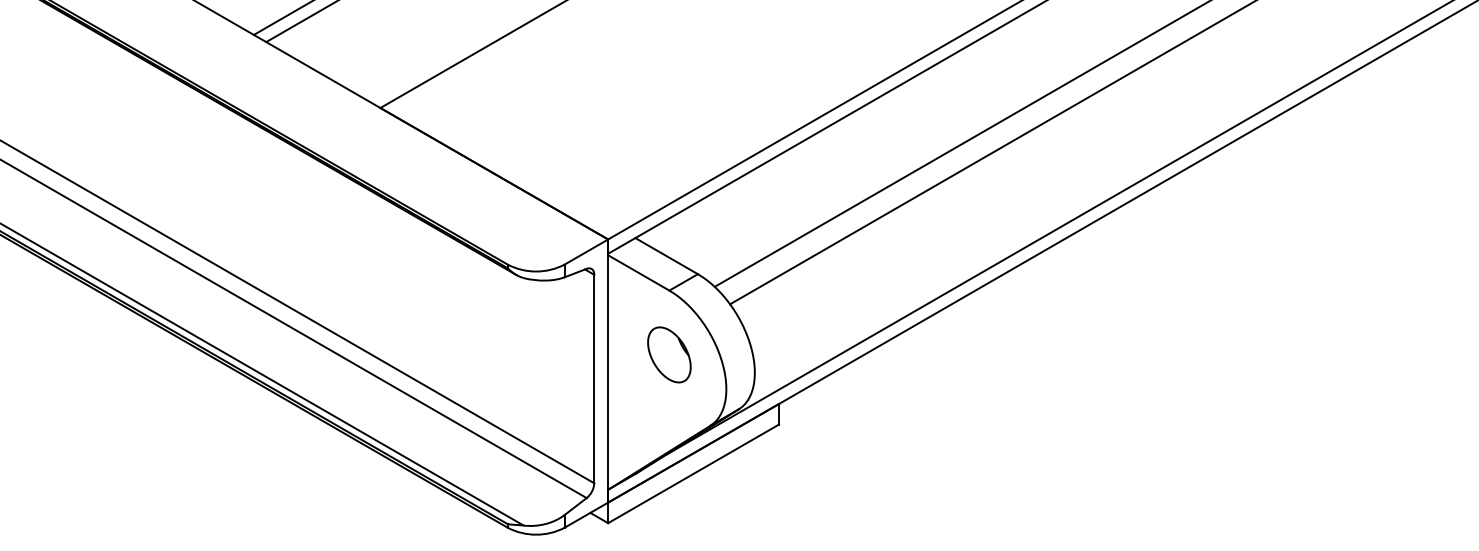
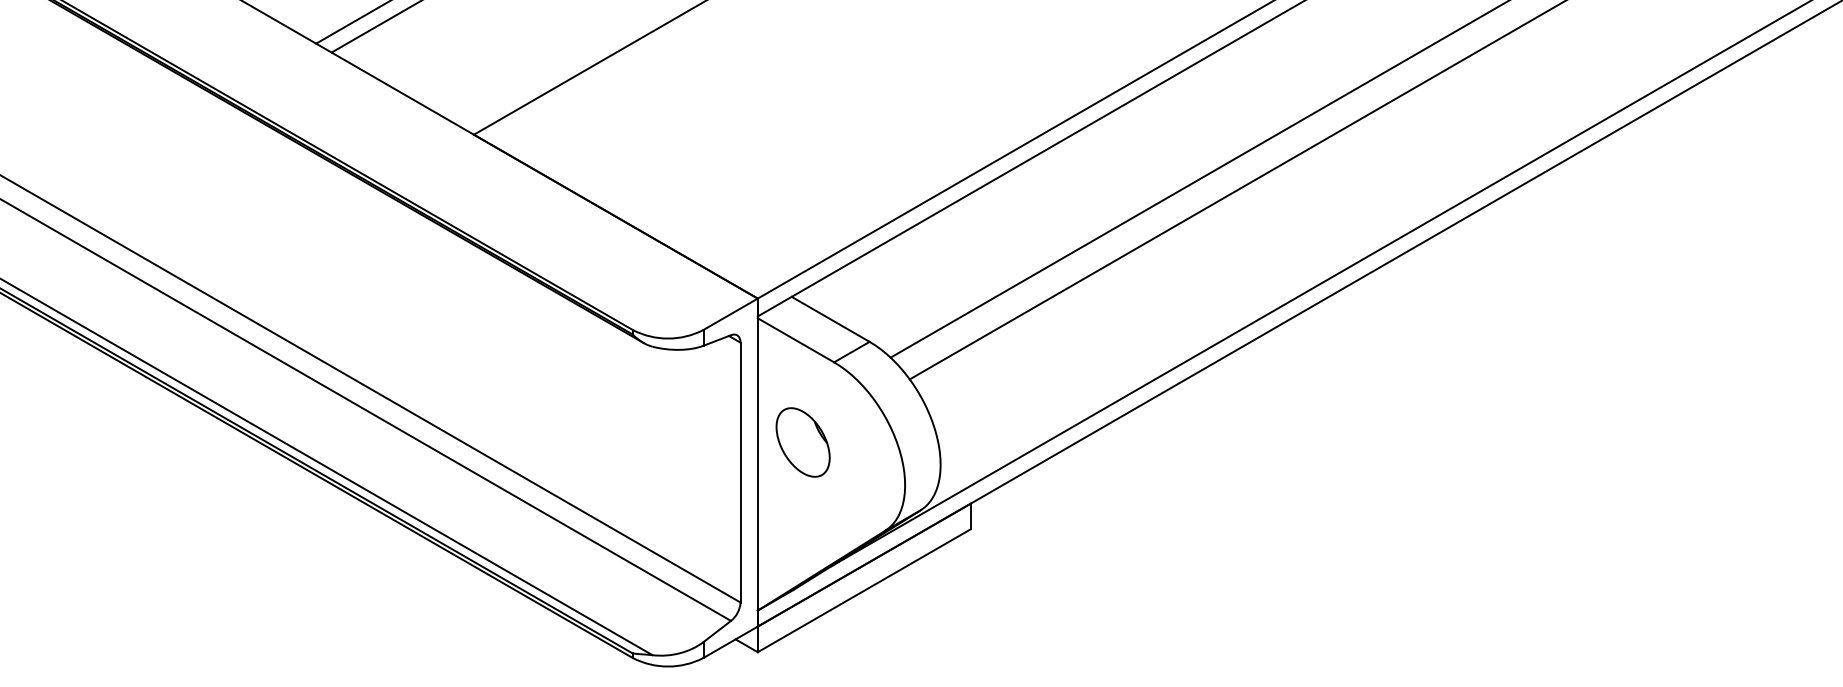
part: (668, 354) -> (802, 442), moved

